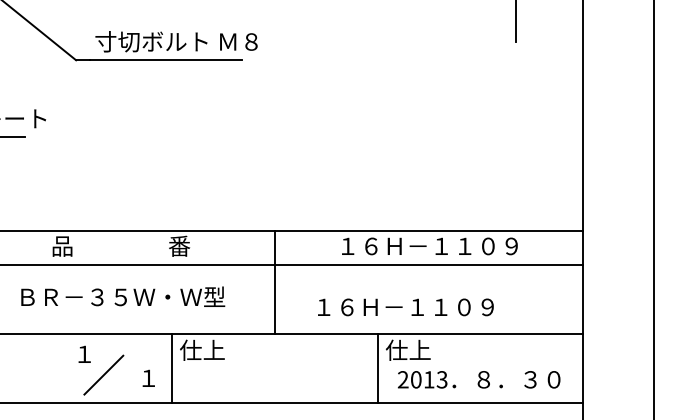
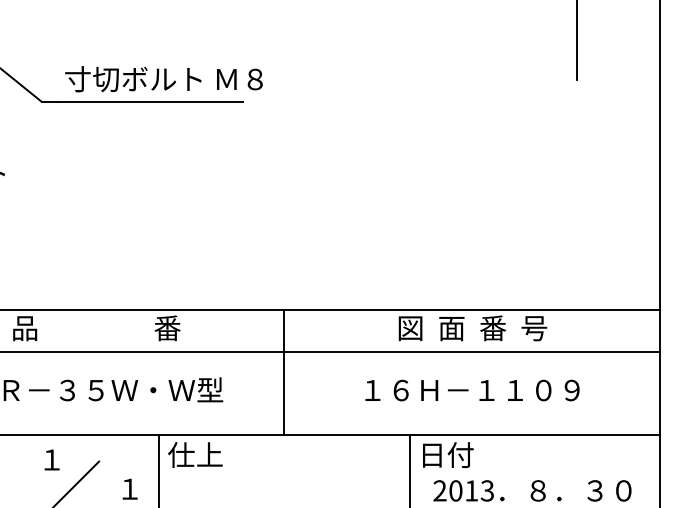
text: (429, 245) -> (472, 327), １６Ｈ－１１０９ -> 図  面  番  号
text: (405, 307) -> (472, 390), moved
text: (407, 349) -> (445, 454), 仕上 -> 日付

